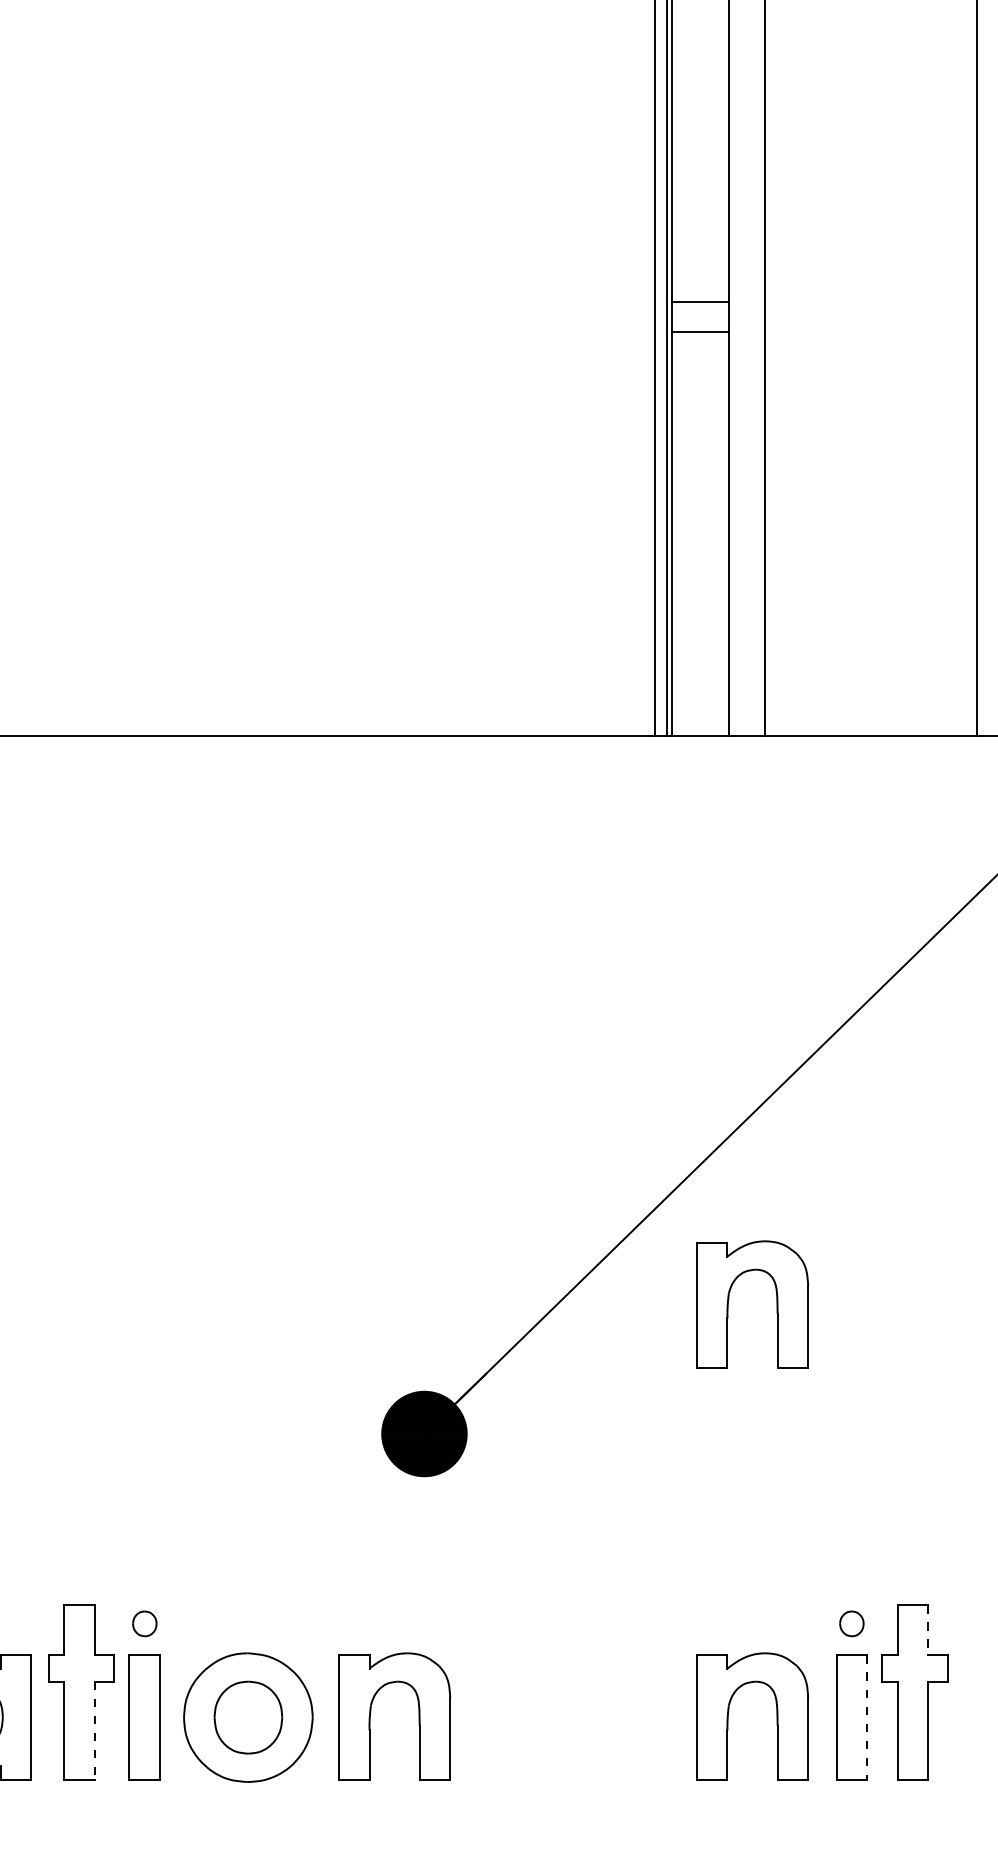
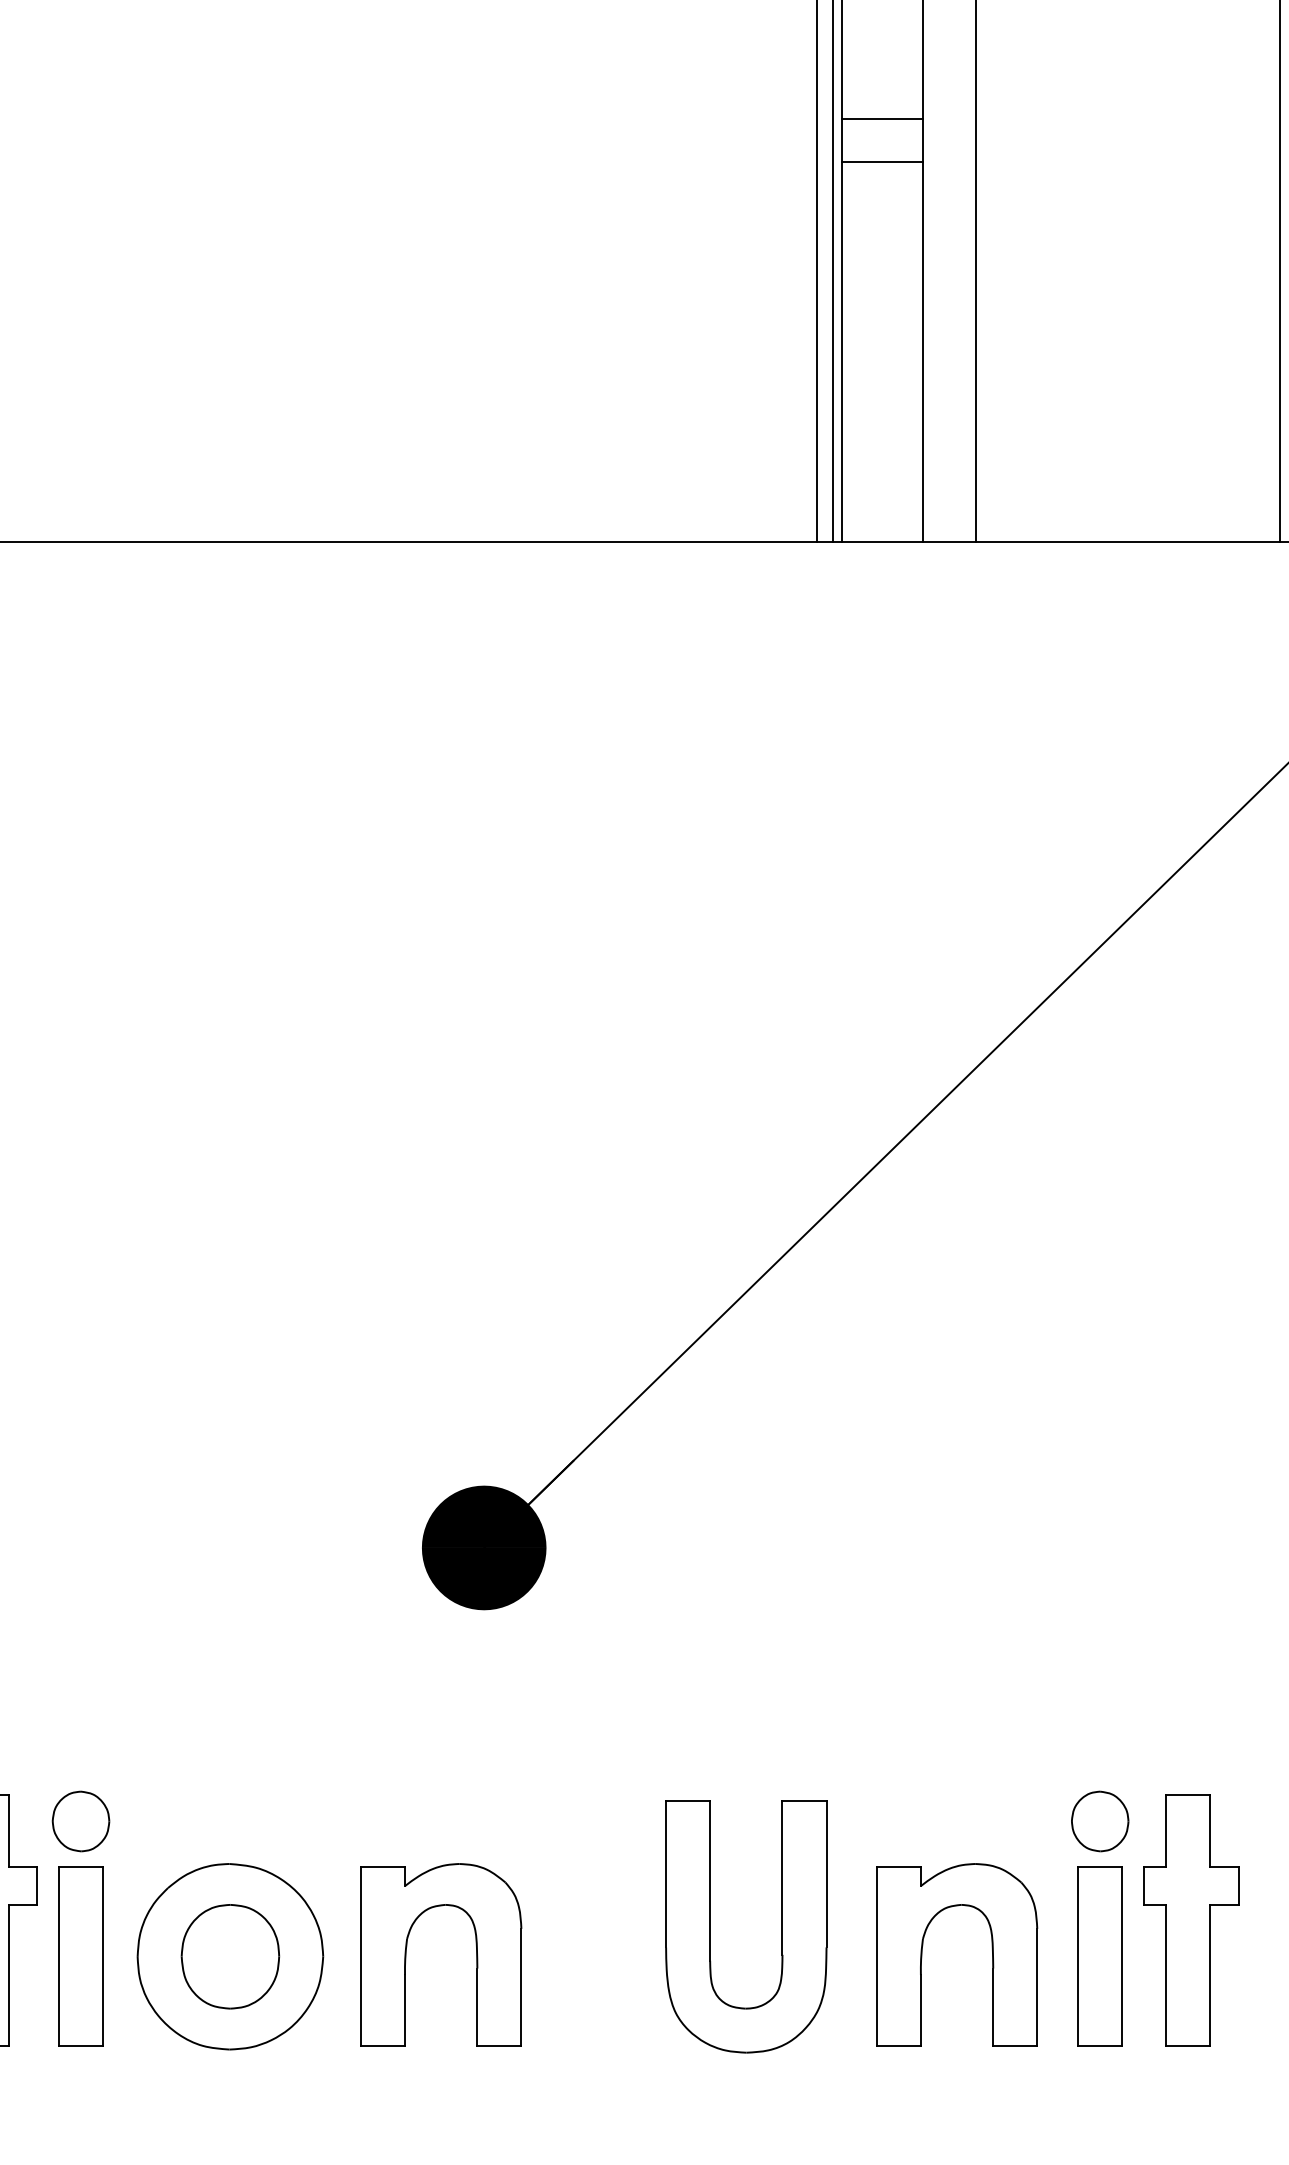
line: (700, 442) -> (882, 118), added
line: (700, 472) -> (882, 162), added
part: (729, 1299) -> (923, 1354), removed
part: (144, 1623) -> (80, 1821), size x1.67
part: (851, 1623) -> (1099, 1821), size x1.67
line: (928, 1630) -> (1210, 1831), dashed -> solid
part: (581, 1697) -> (710, 1927), added
line: (867, 1718) -> (1122, 1957), dashed -> solid
line: (94, 1731) -> (8, 1976), dashed -> solid

